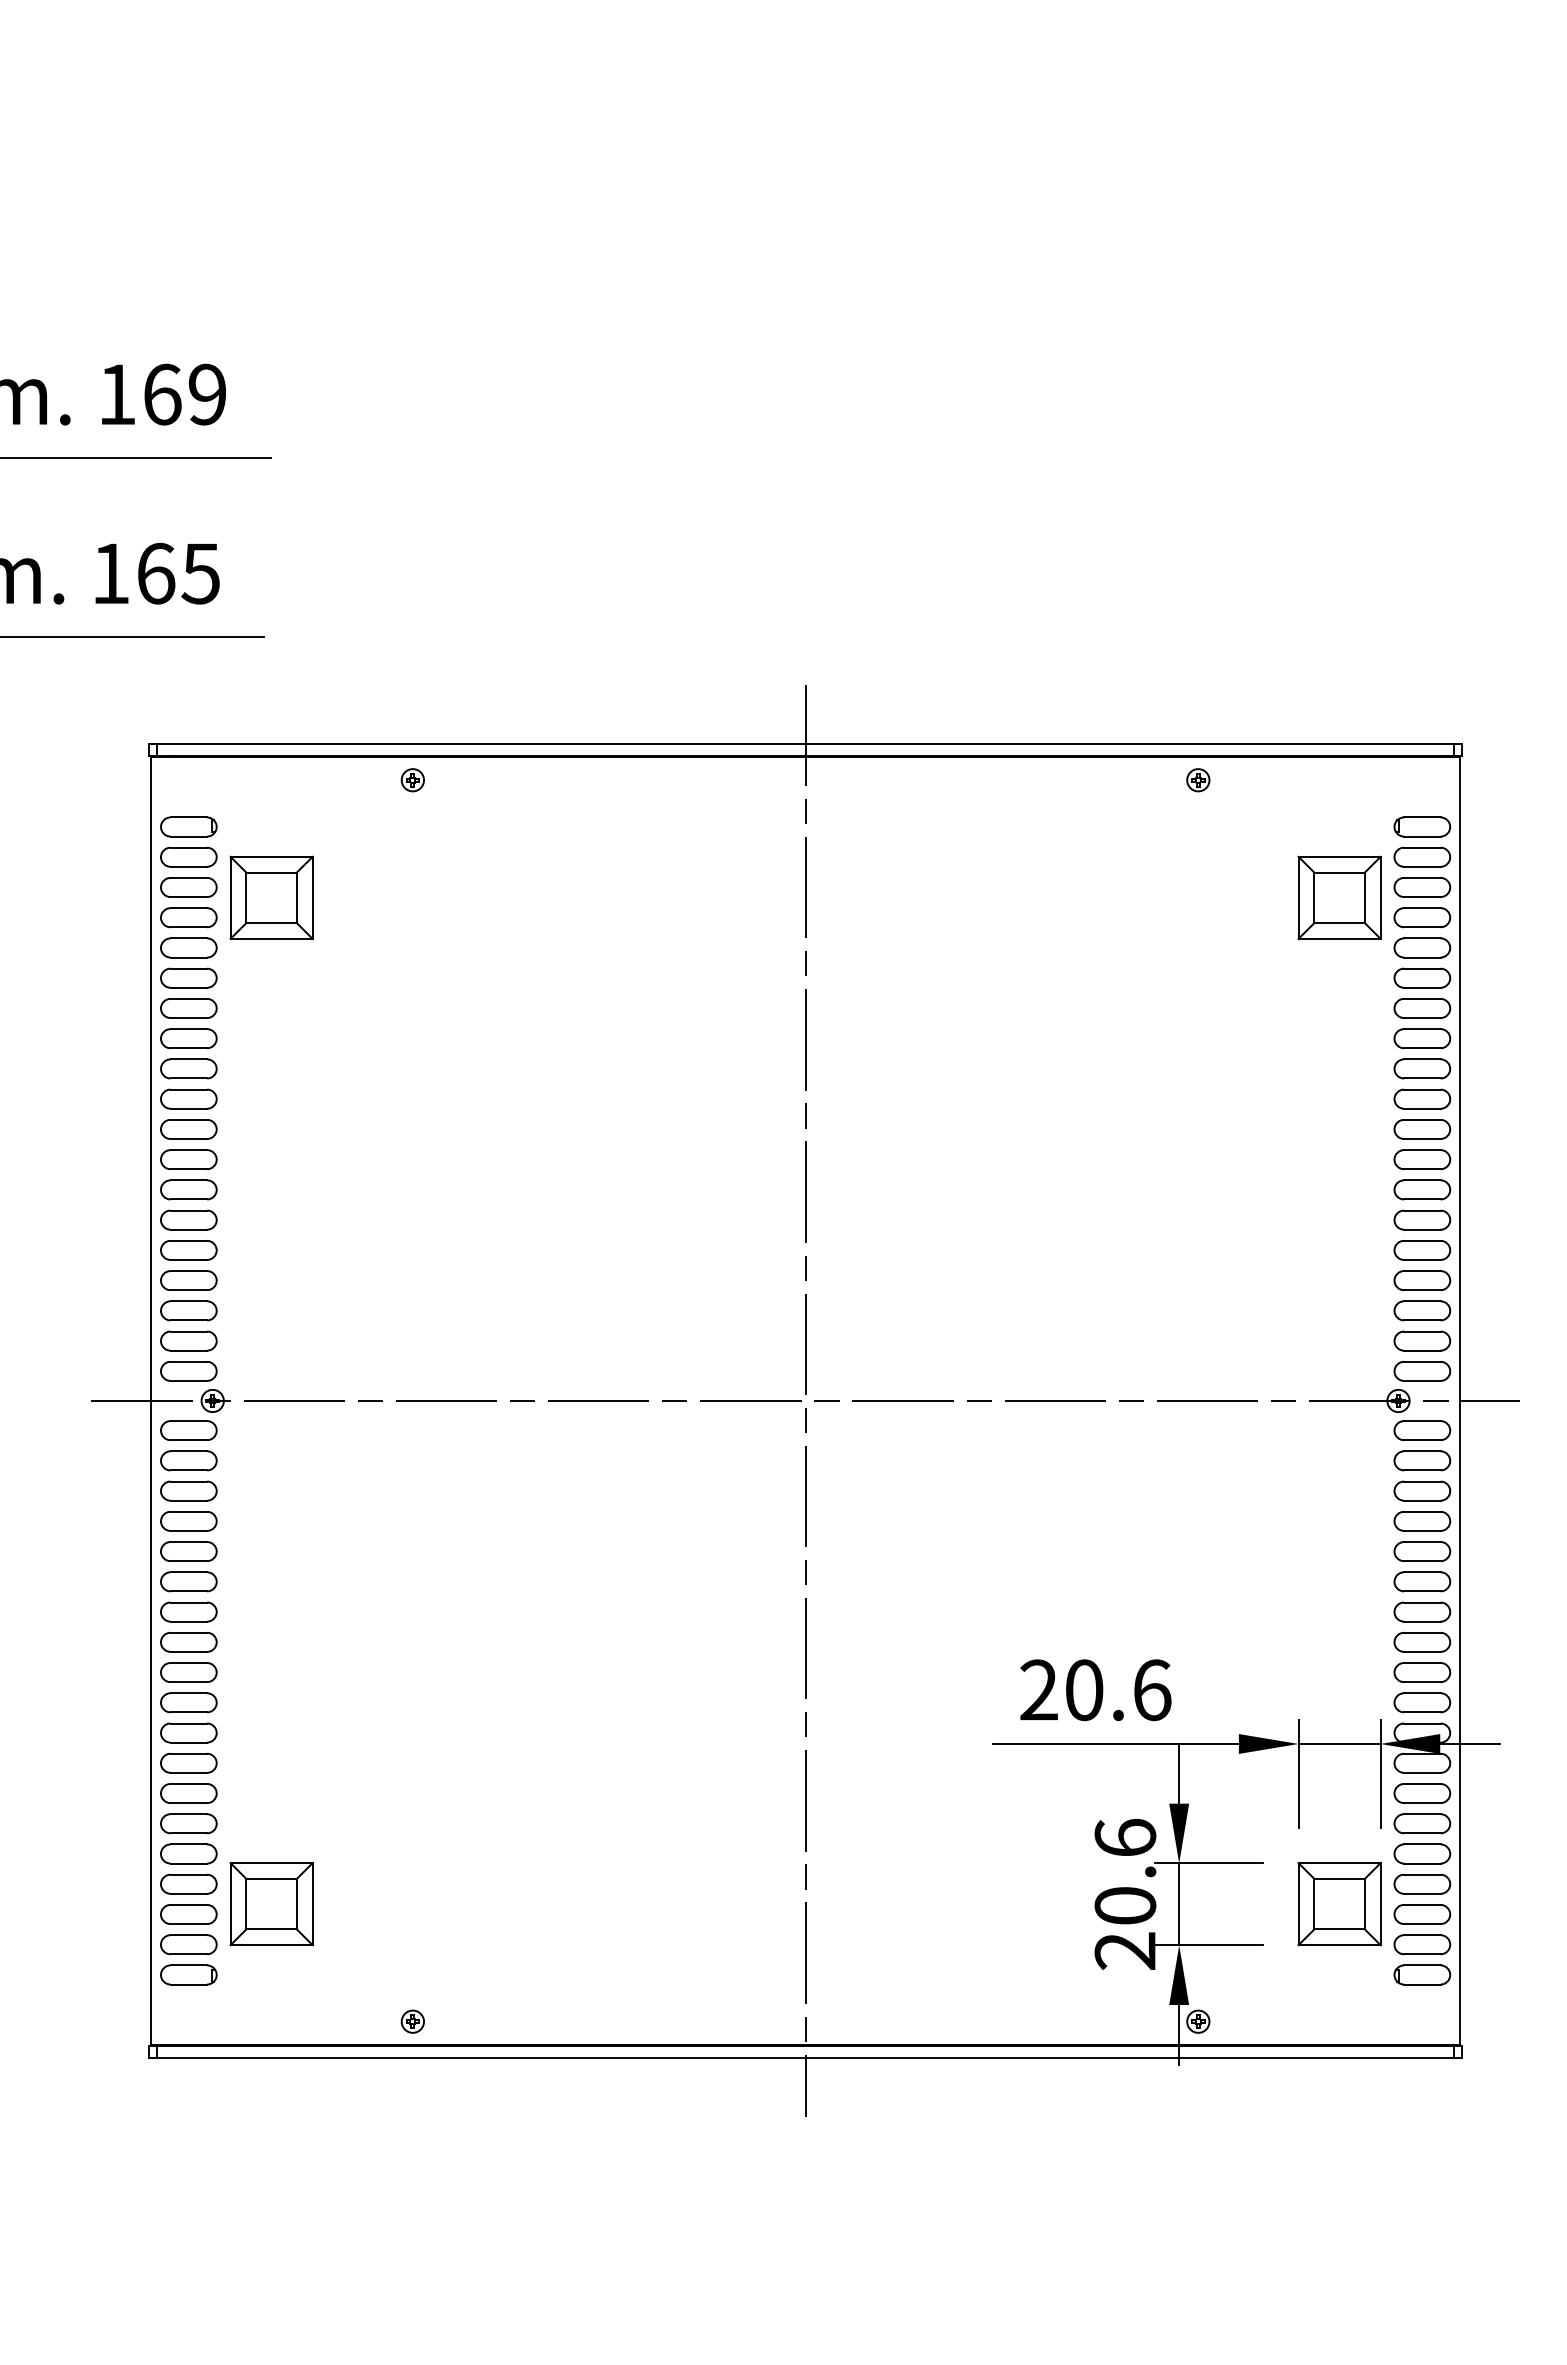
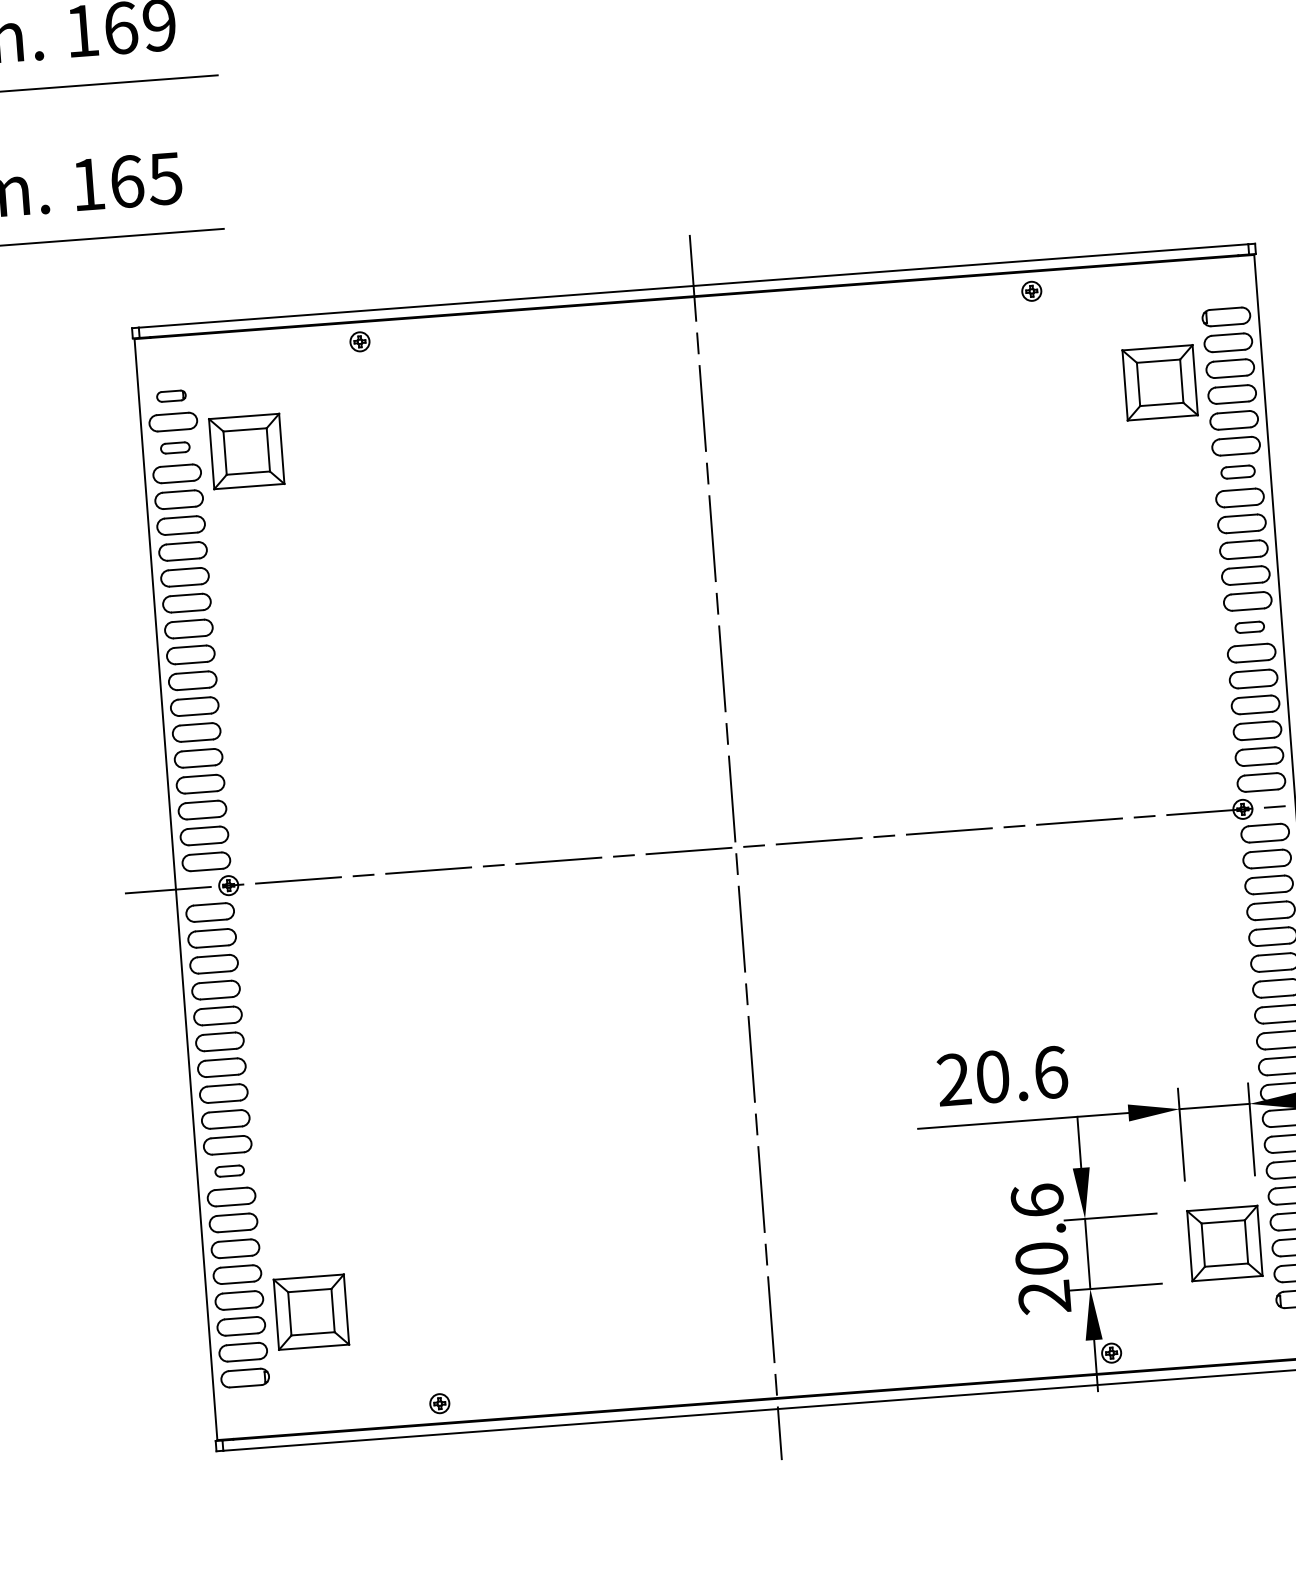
part: (188, 826) -> (171, 395), size x0.6
part: (188, 887) -> (174, 448), size x0.6
part: (1422, 1008) -> (1238, 472), size x0.7
part: (1422, 1189) -> (1249, 626), size x0.6
part: (188, 1732) -> (229, 1170), size x0.6

